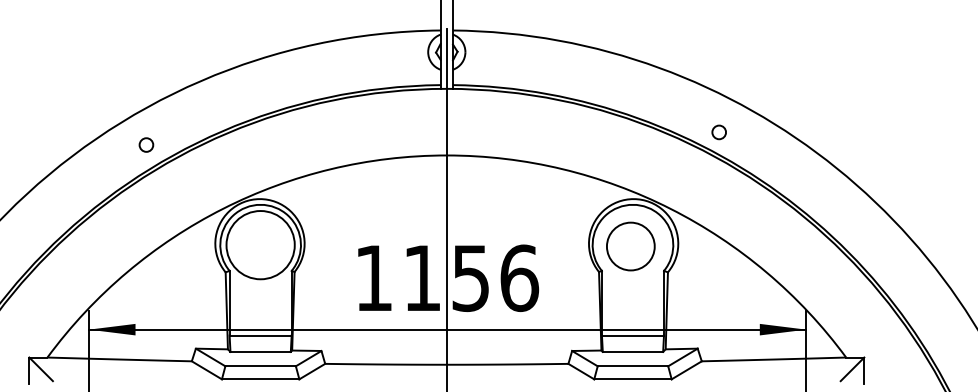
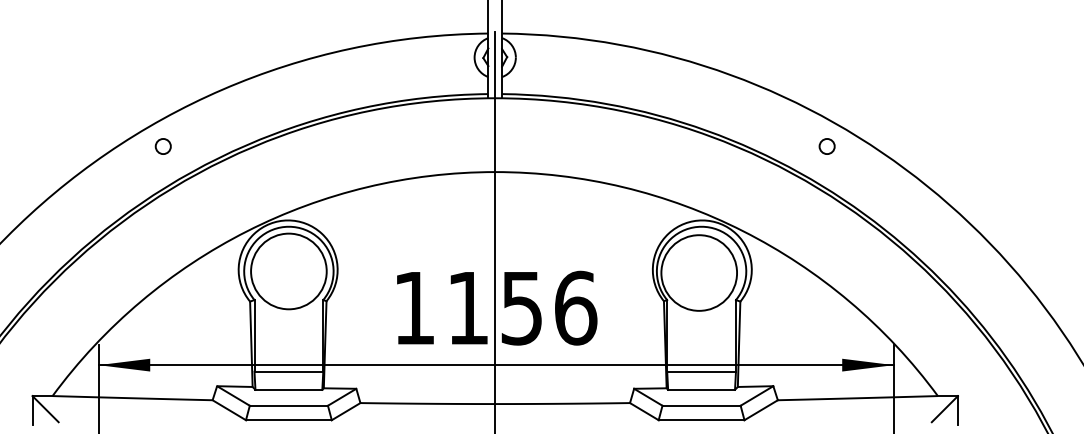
circle: (718, 132) -> (826, 146), moved
circle: (145, 145) -> (162, 146), moved
circle: (631, 246) -> (699, 272), size x1.43

